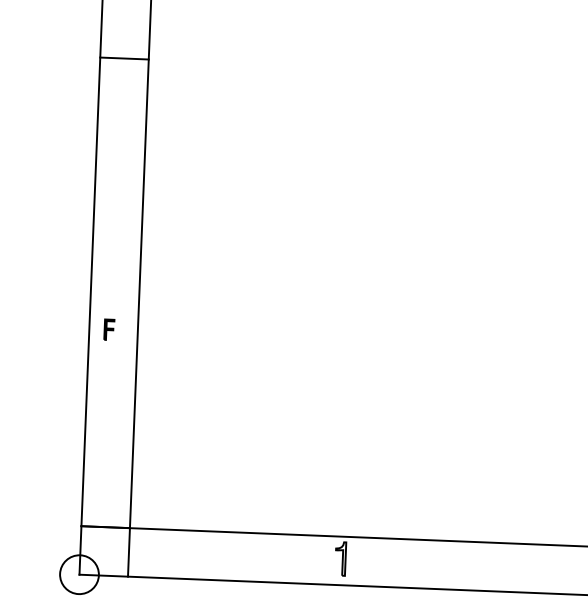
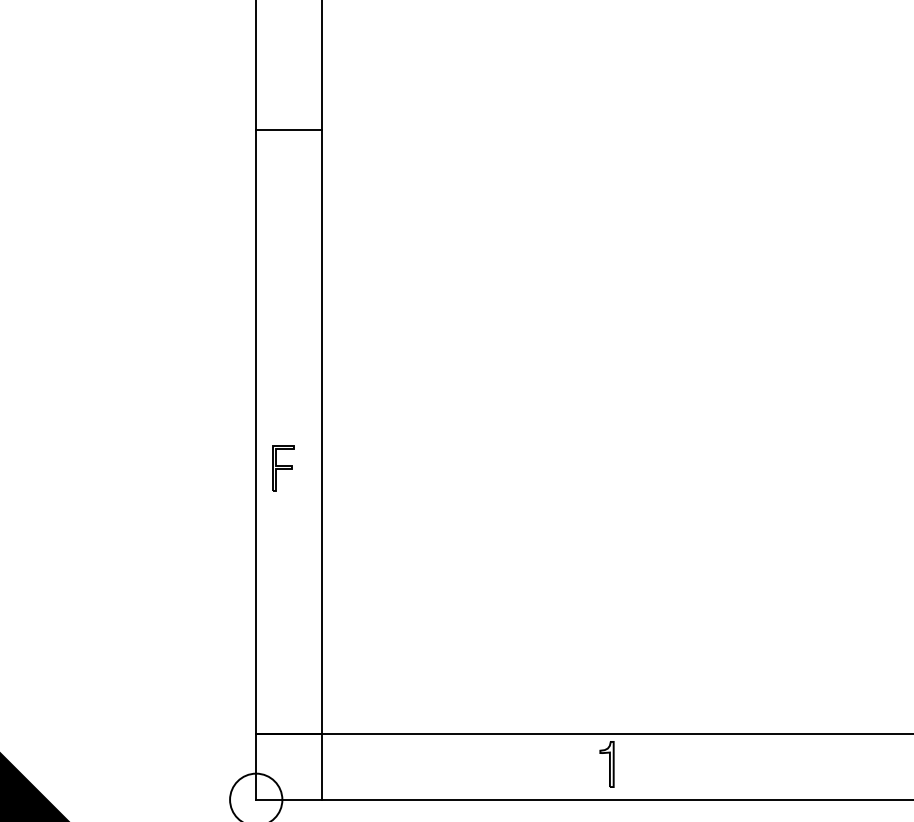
line: (124, 58) -> (288, 130), moved
part: (109, 329) -> (283, 468), size x1.67

